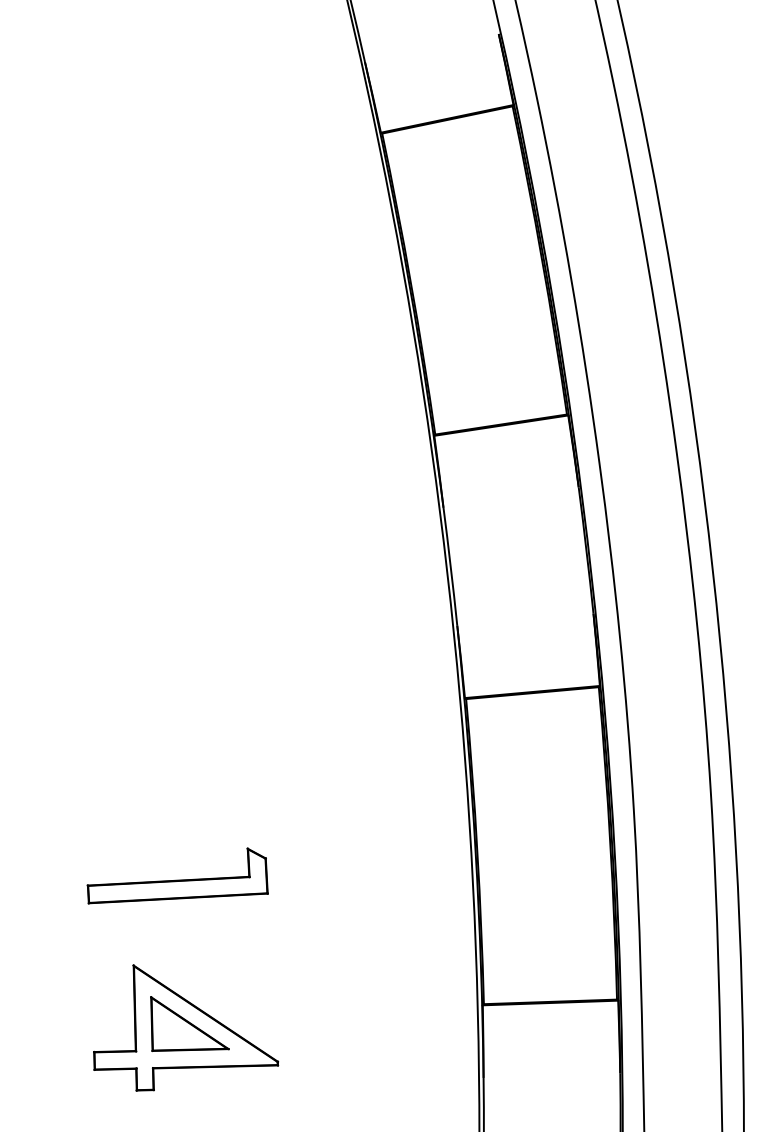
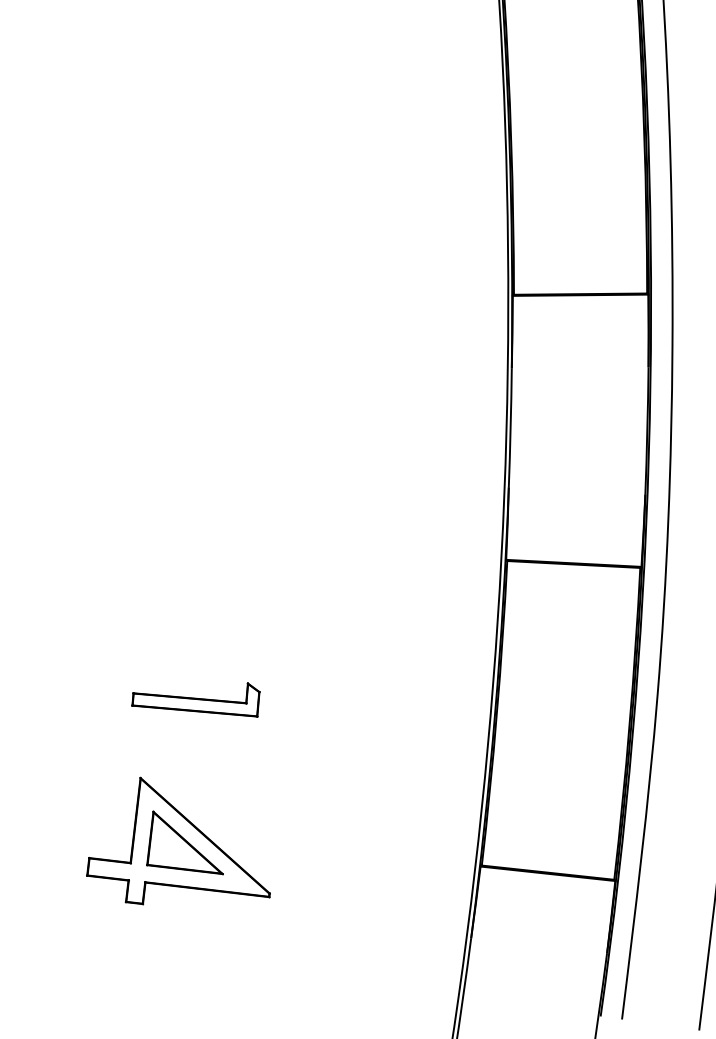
part: (177, 875) -> (196, 695), size x0.7

